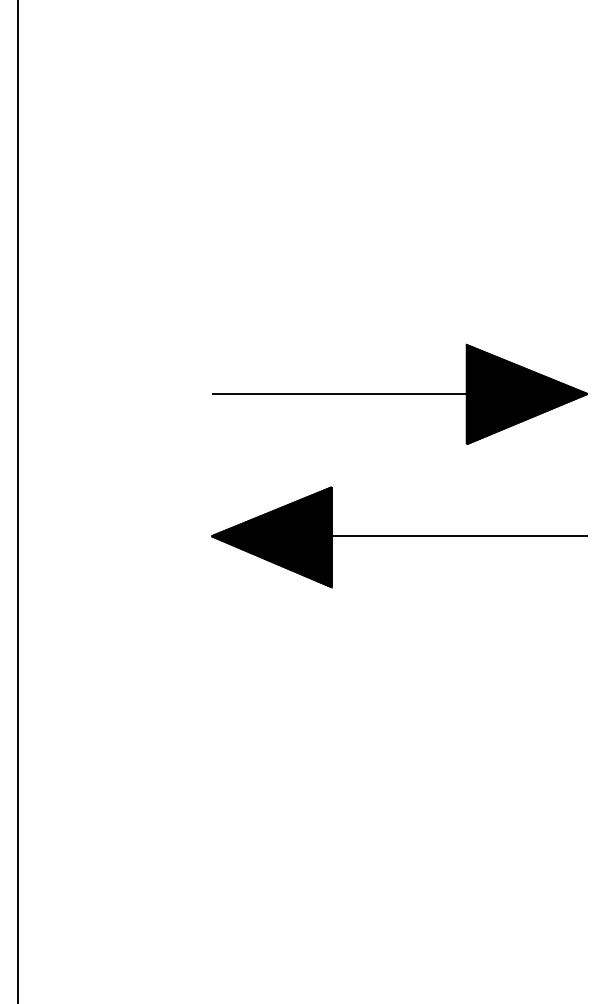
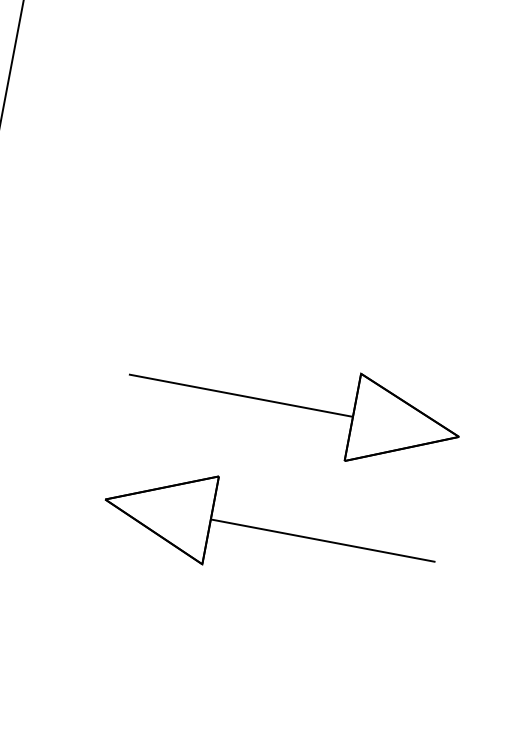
fill: (526, 394) -> (405, 427), removed
fill: (271, 537) -> (157, 510), removed

